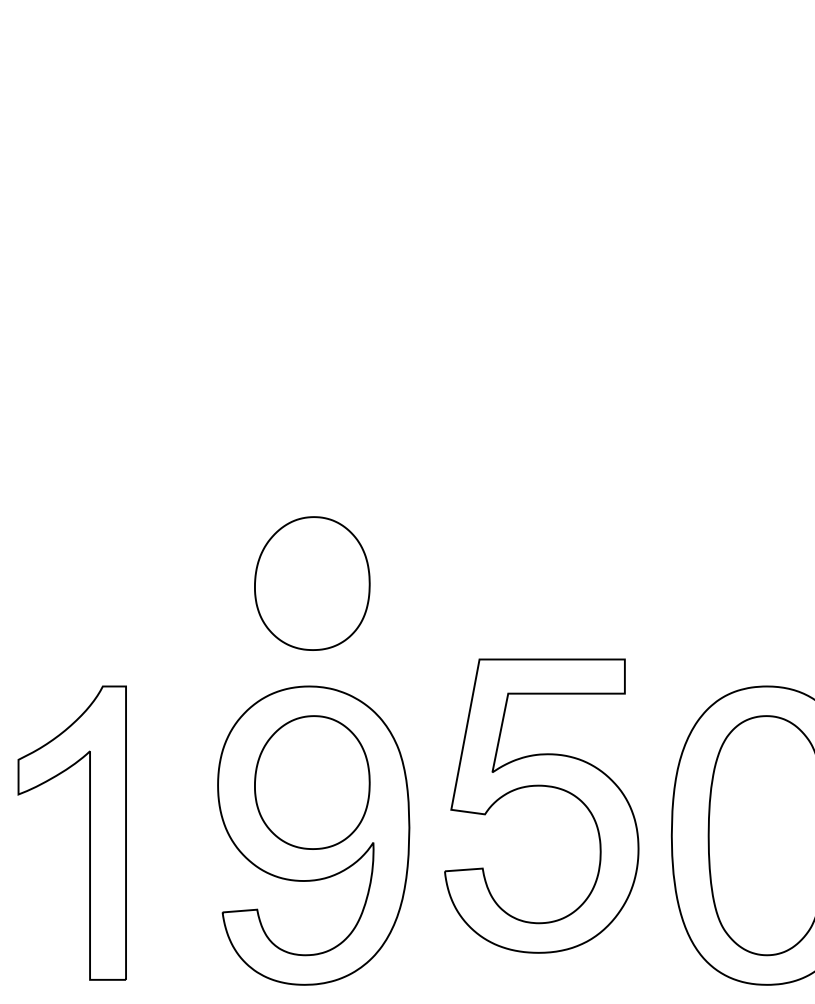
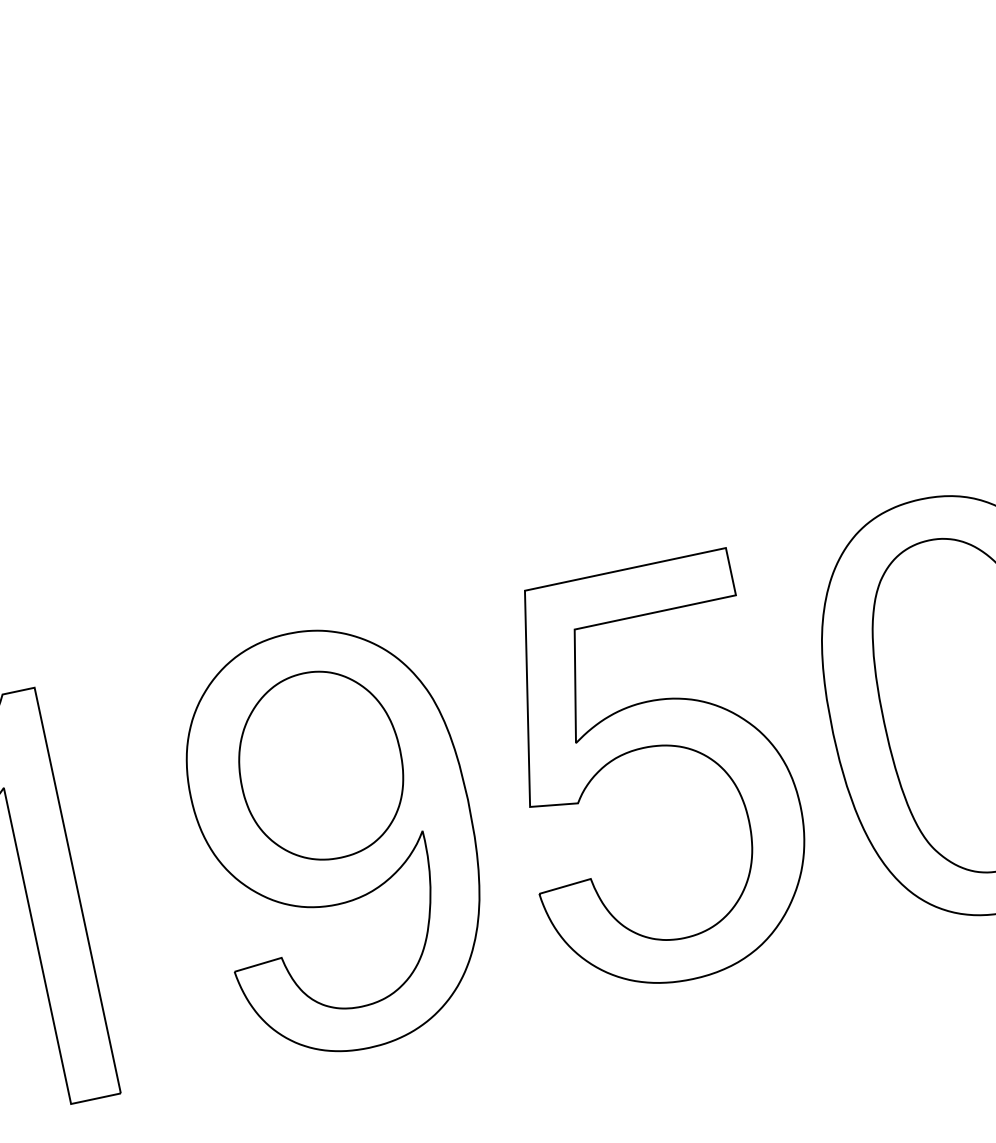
part: (312, 583) -> (262, 490), removed
part: (547, 787) -> (656, 747), moved

